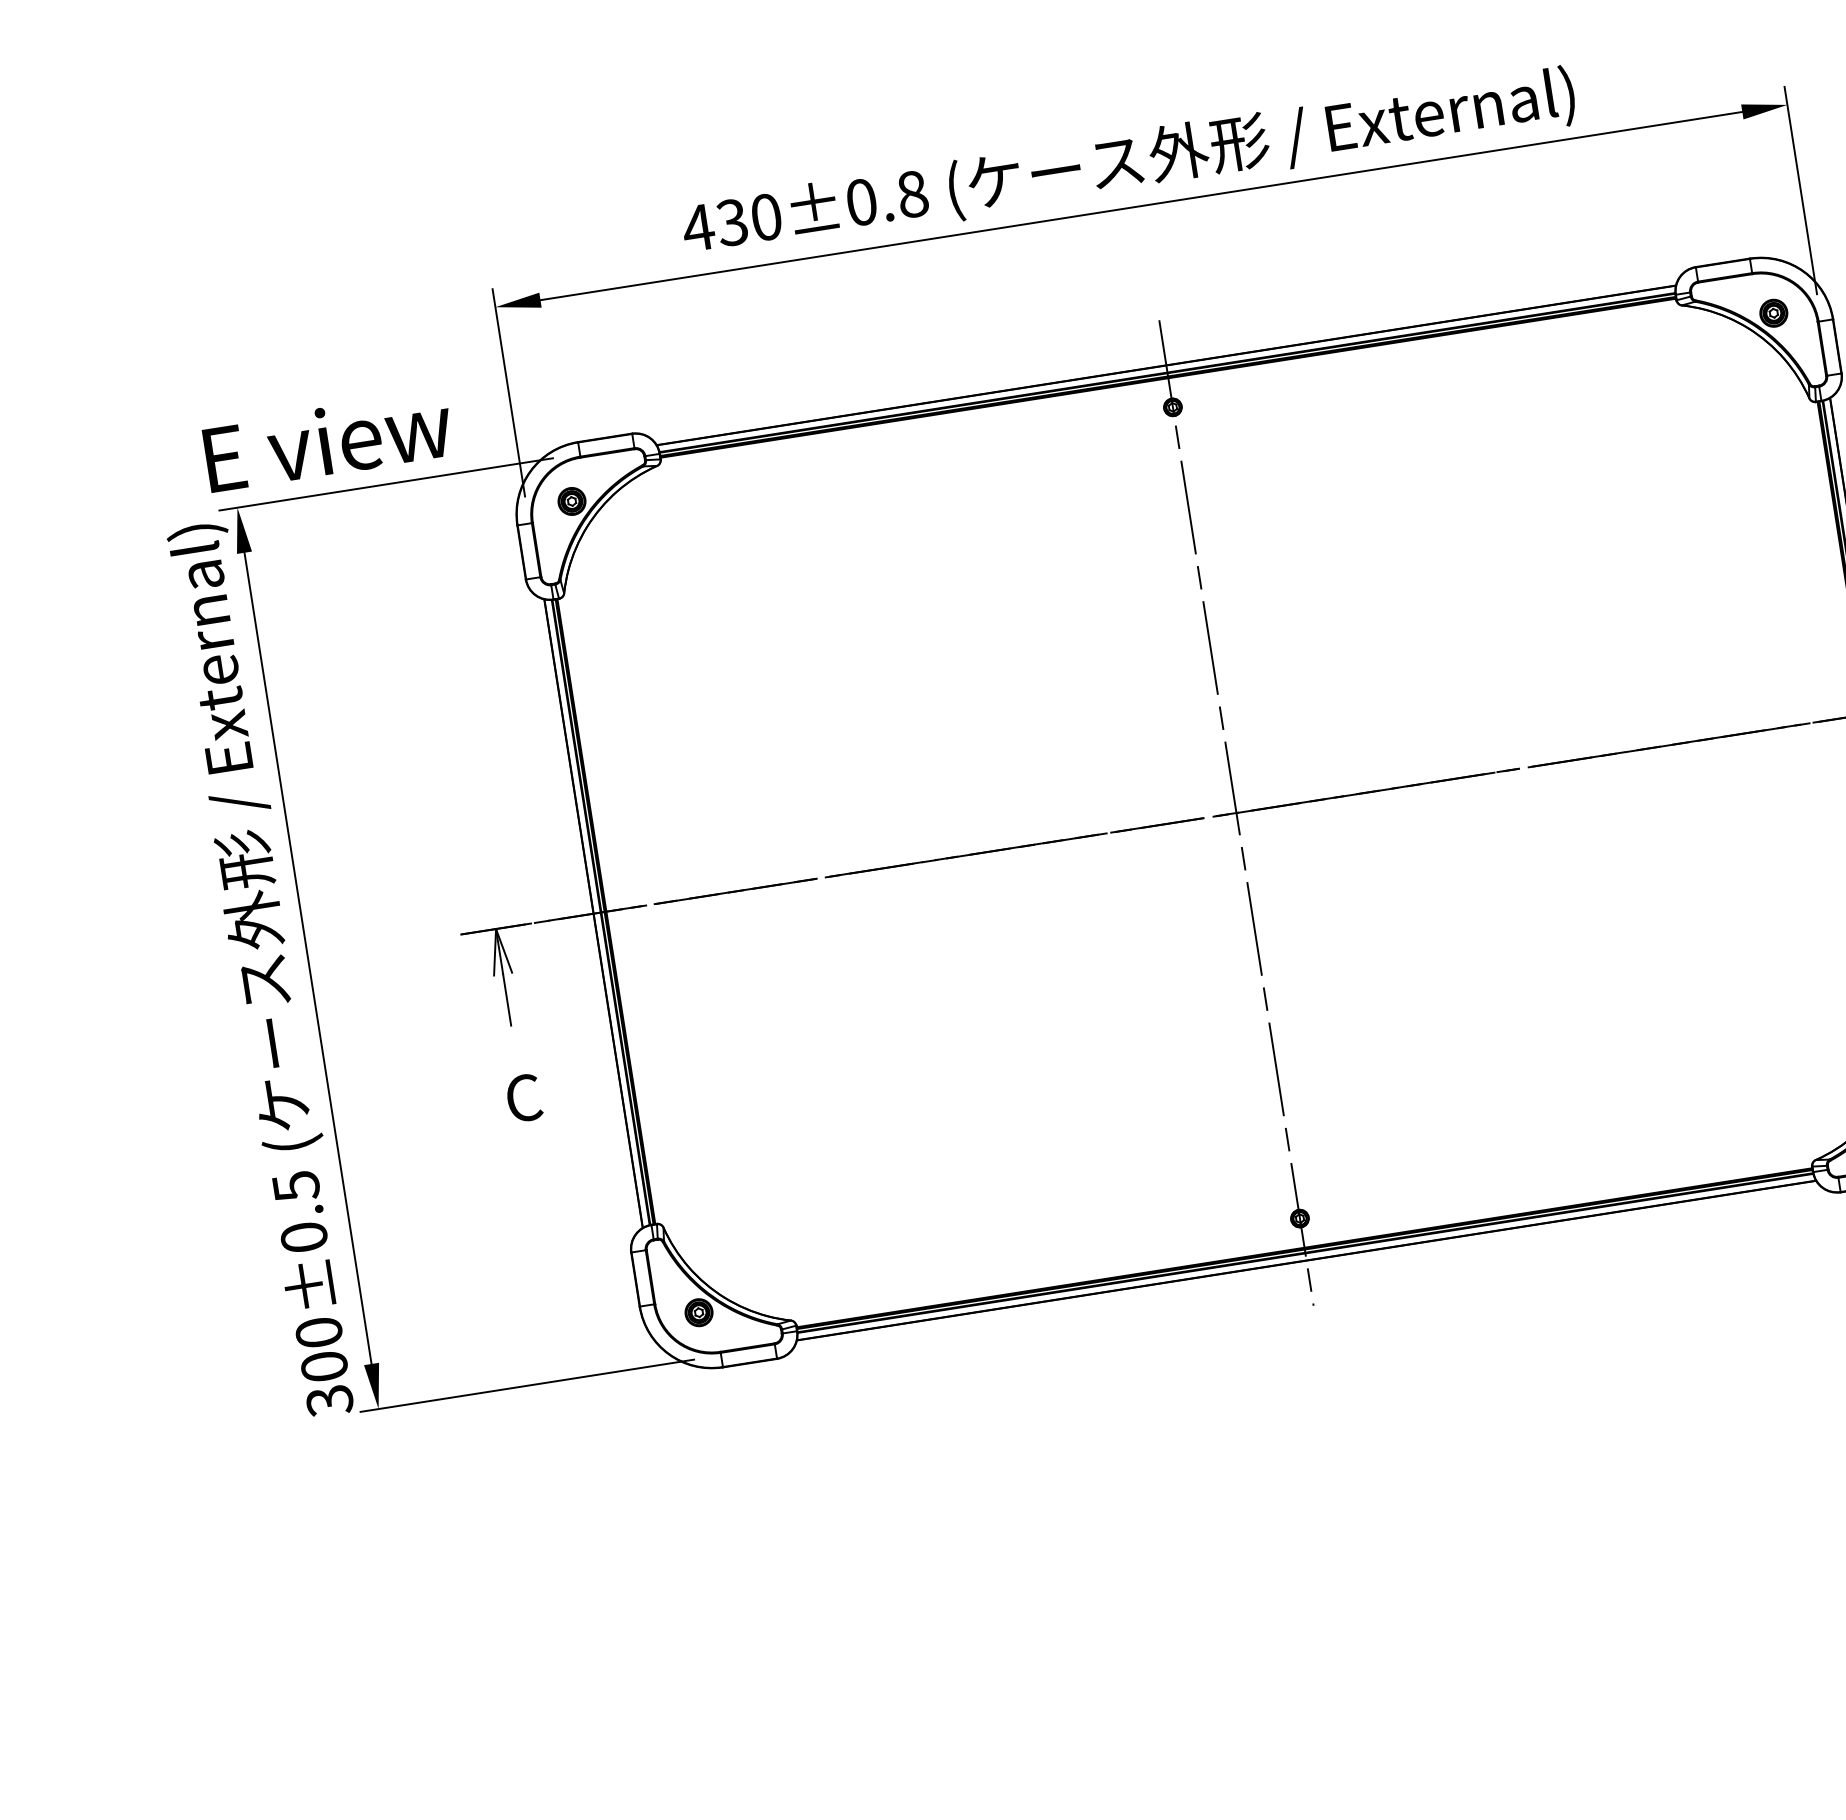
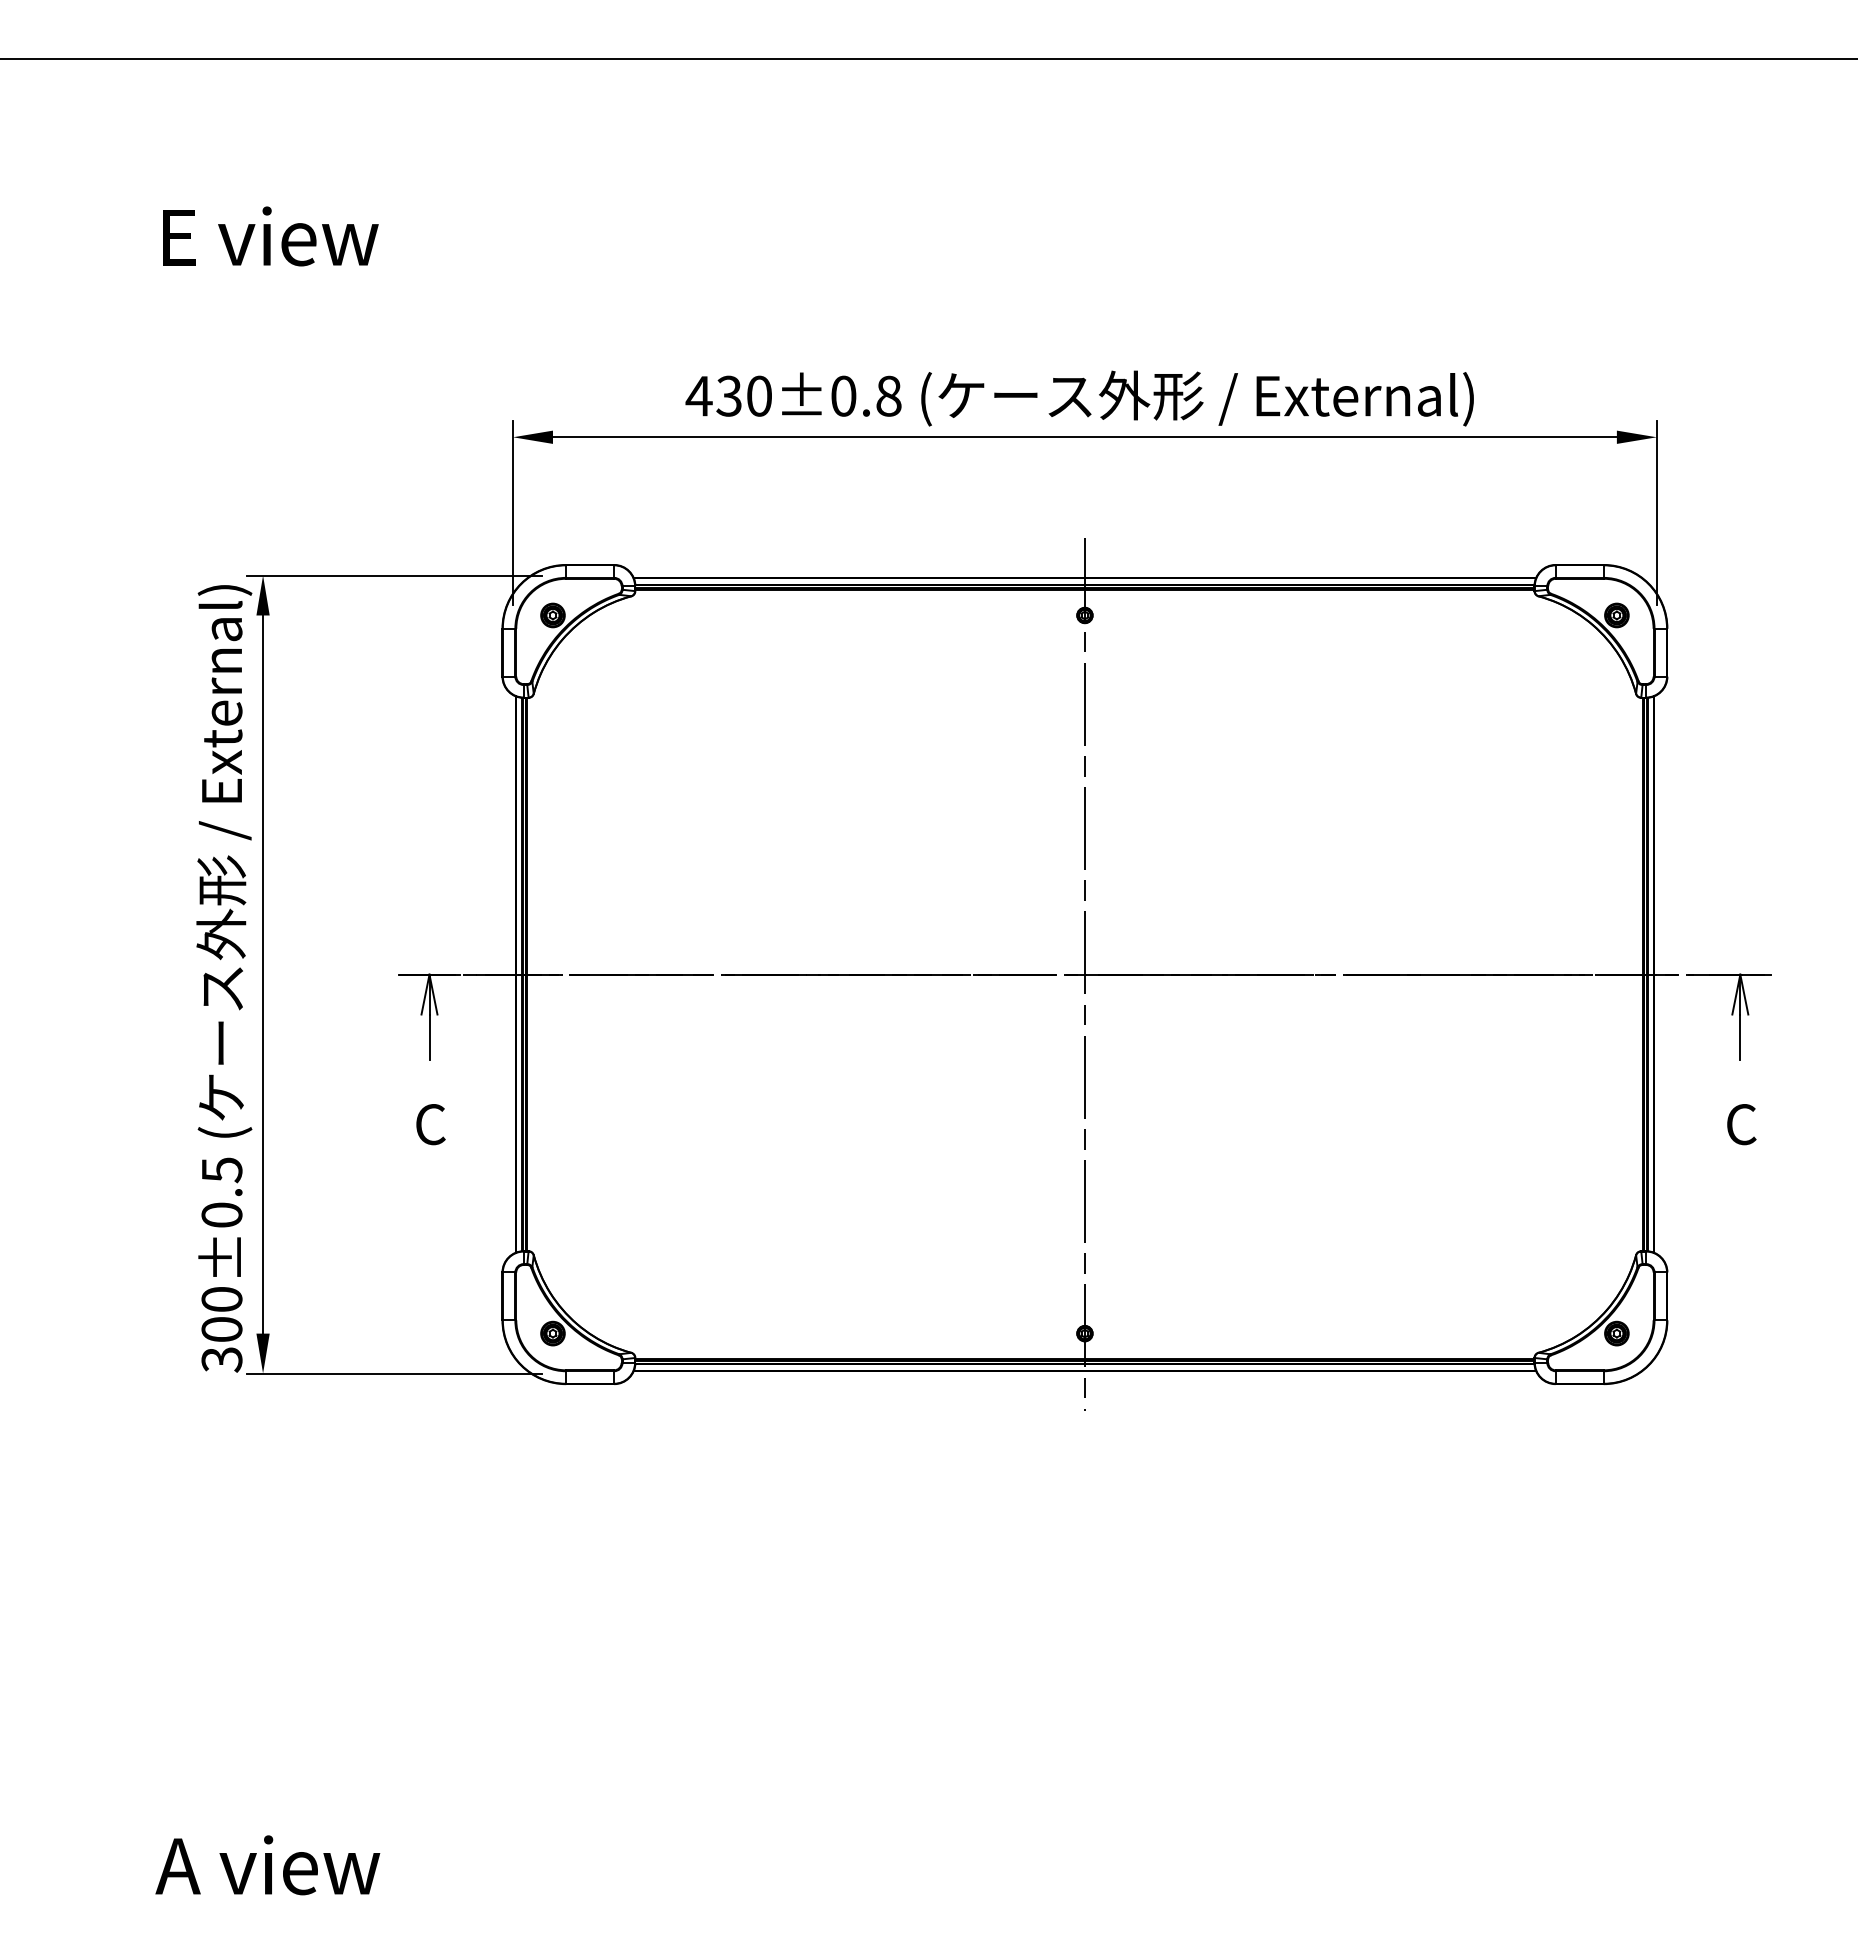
text: (328, 441) -> (270, 236), moved

